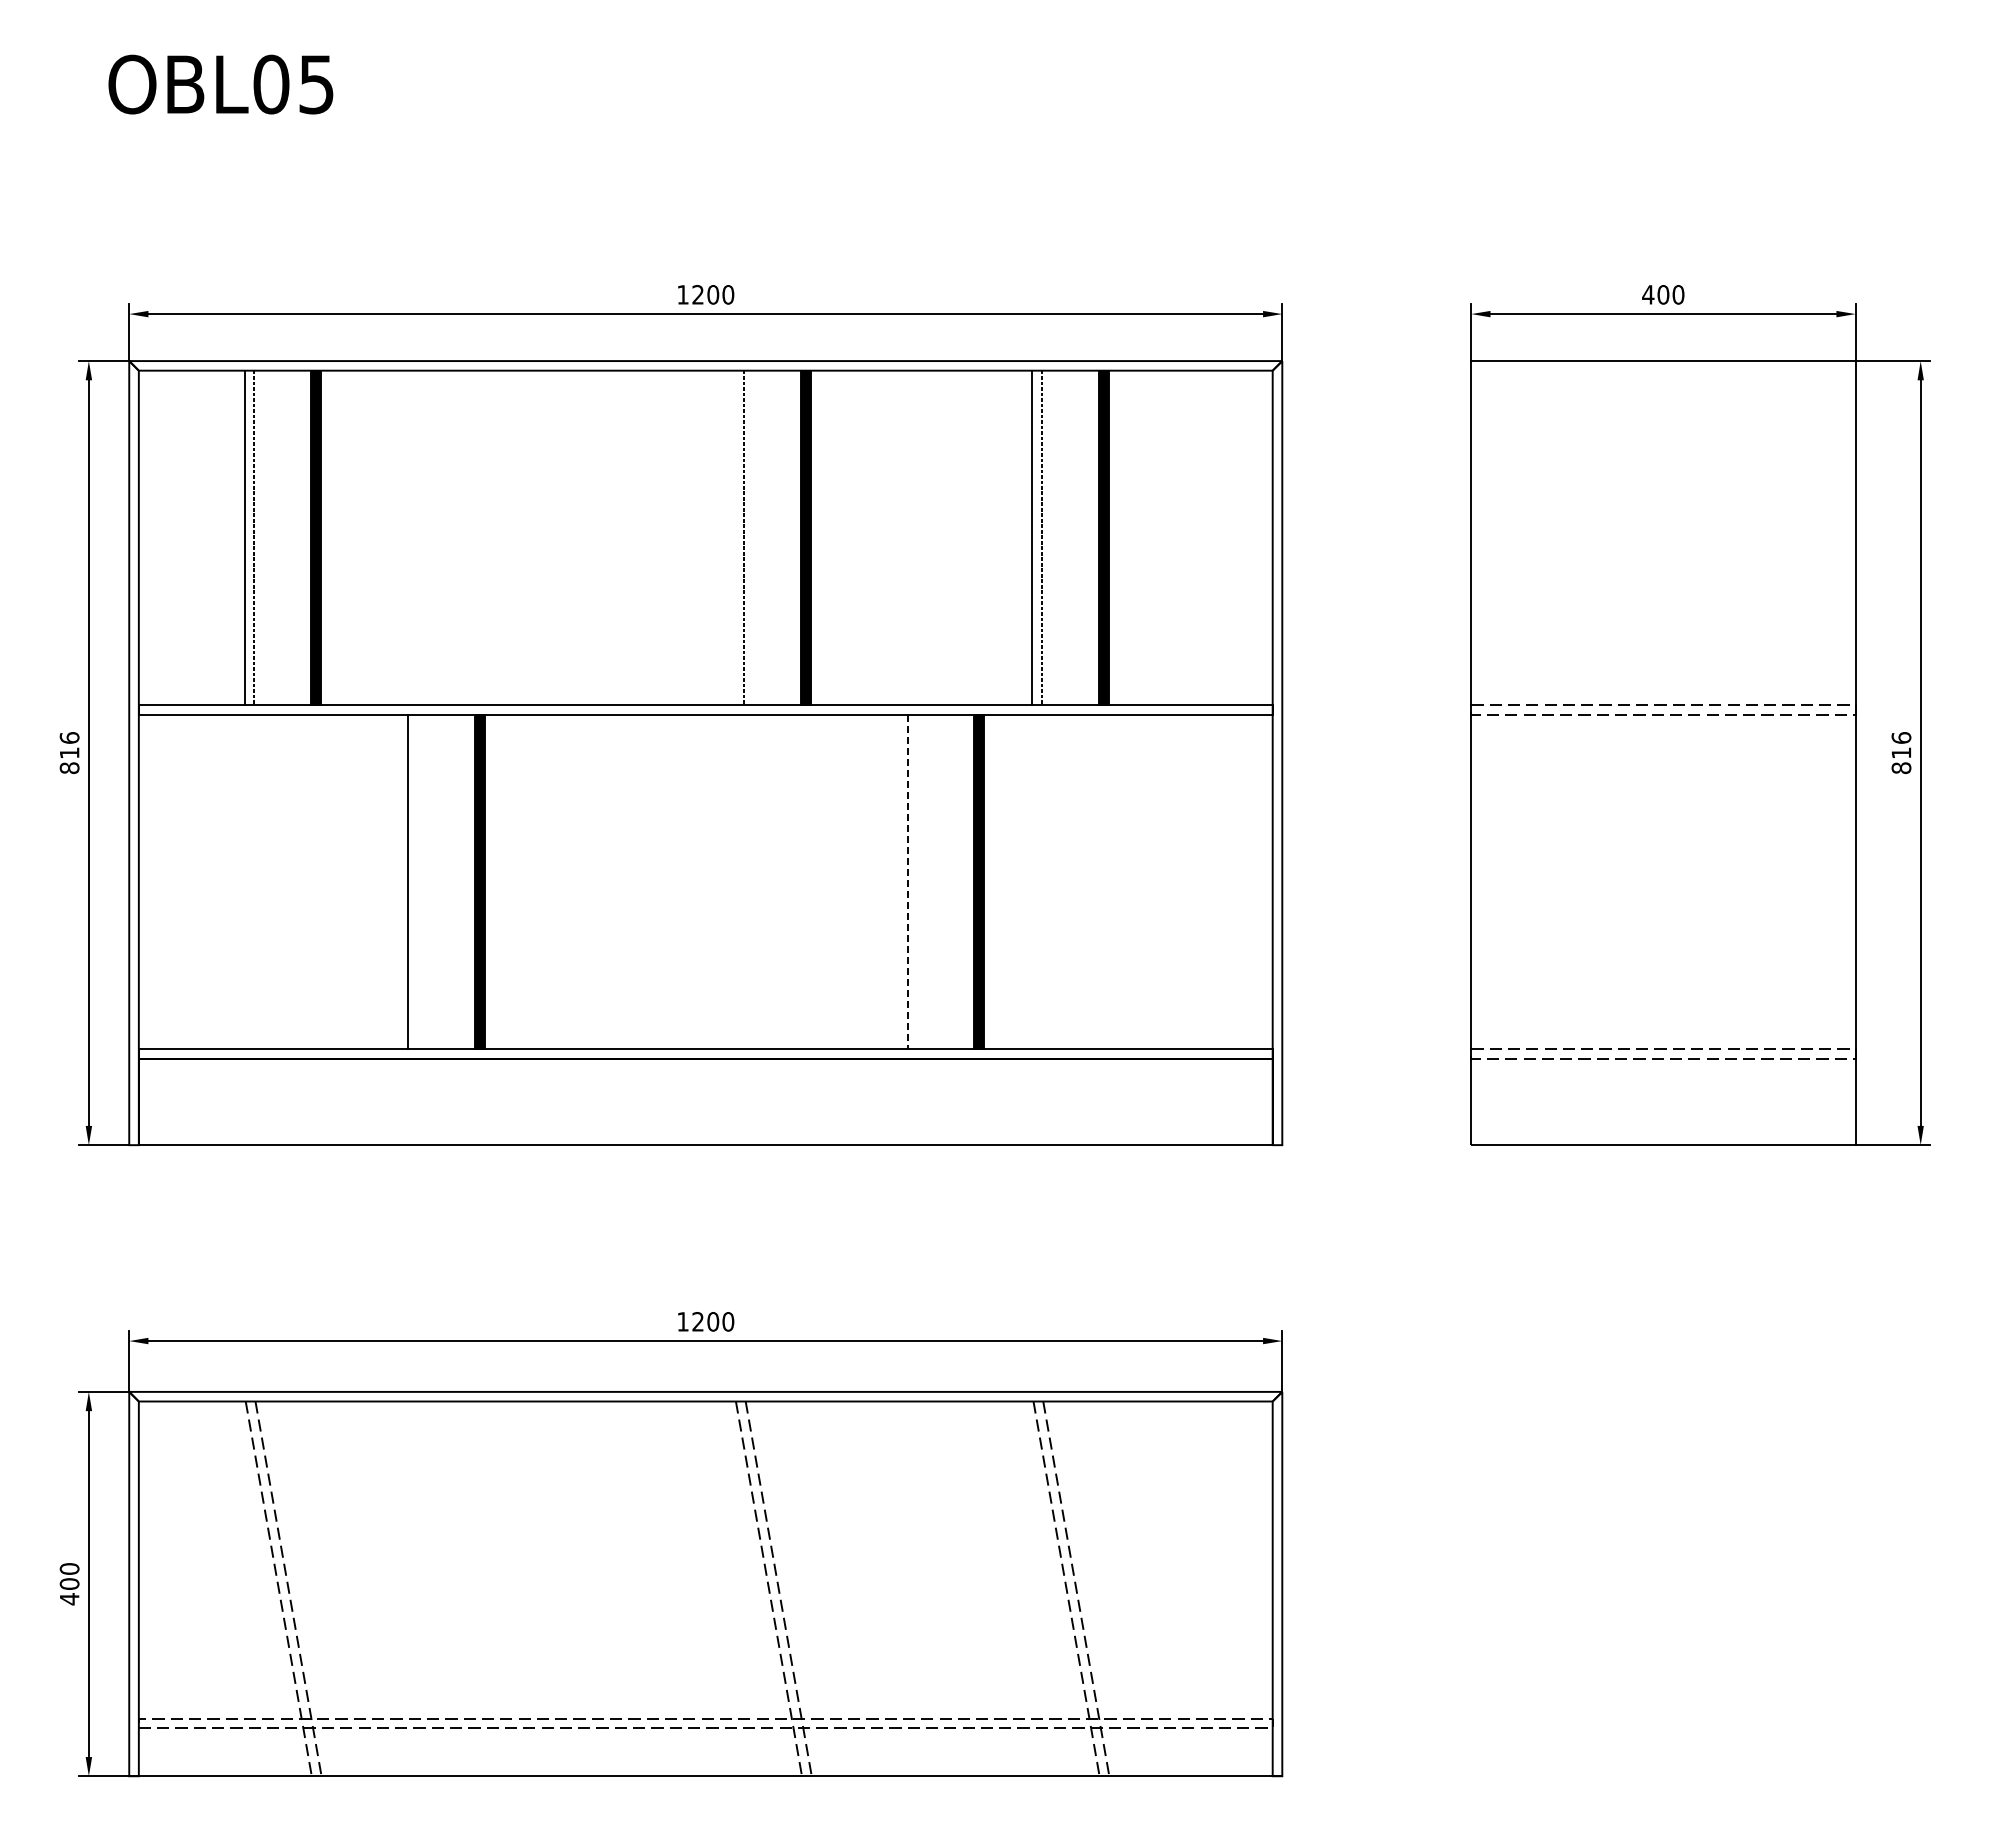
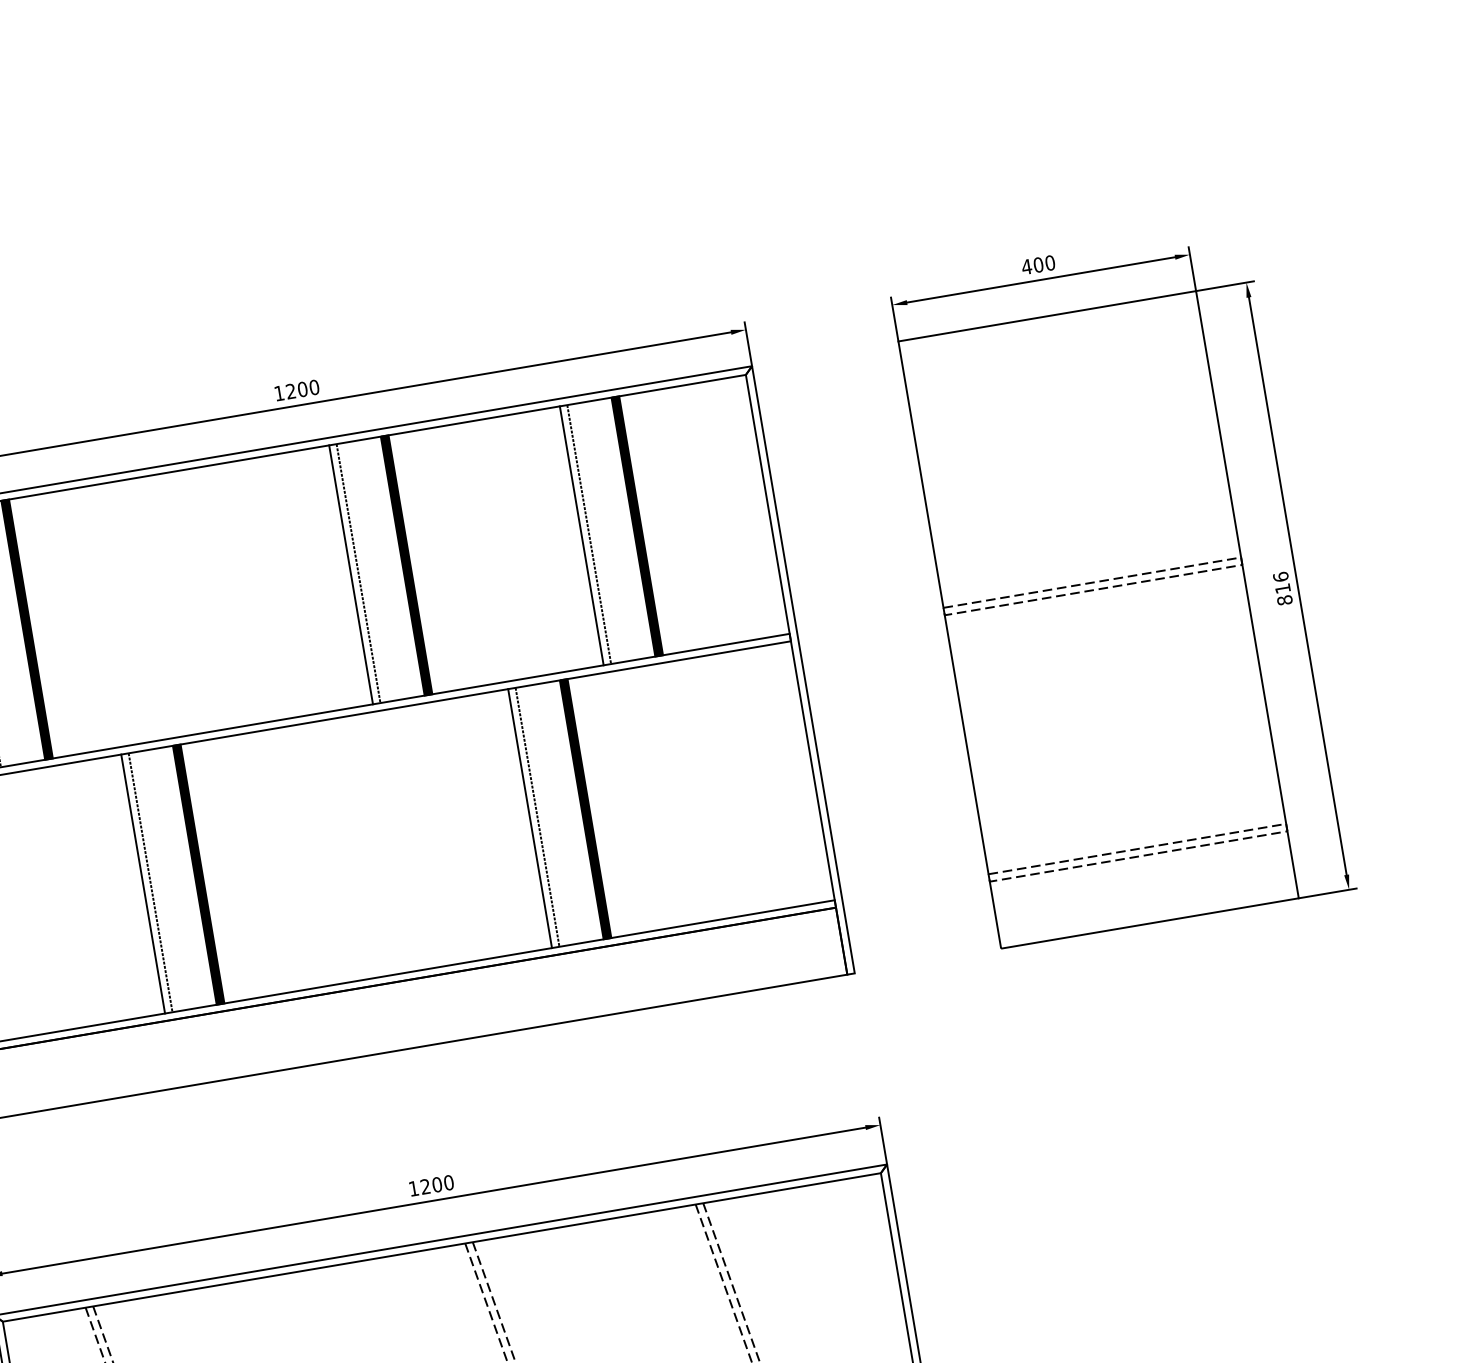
line: (734, 537) -> (350, 574), added
line: (417, 881) -> (150, 882), added
line: (917, 881) -> (537, 817), added
line: (907, 882) -> (530, 819), dashed -> solid

